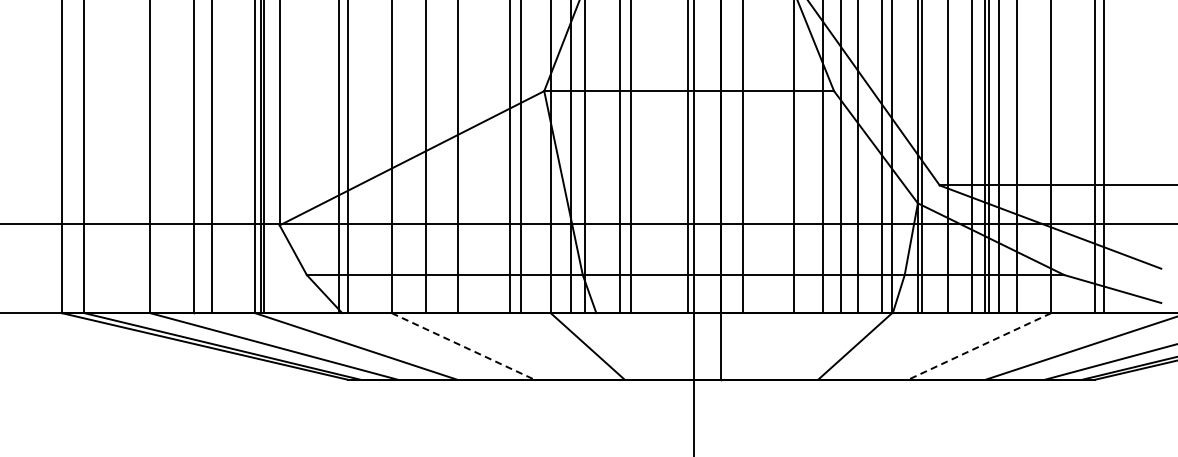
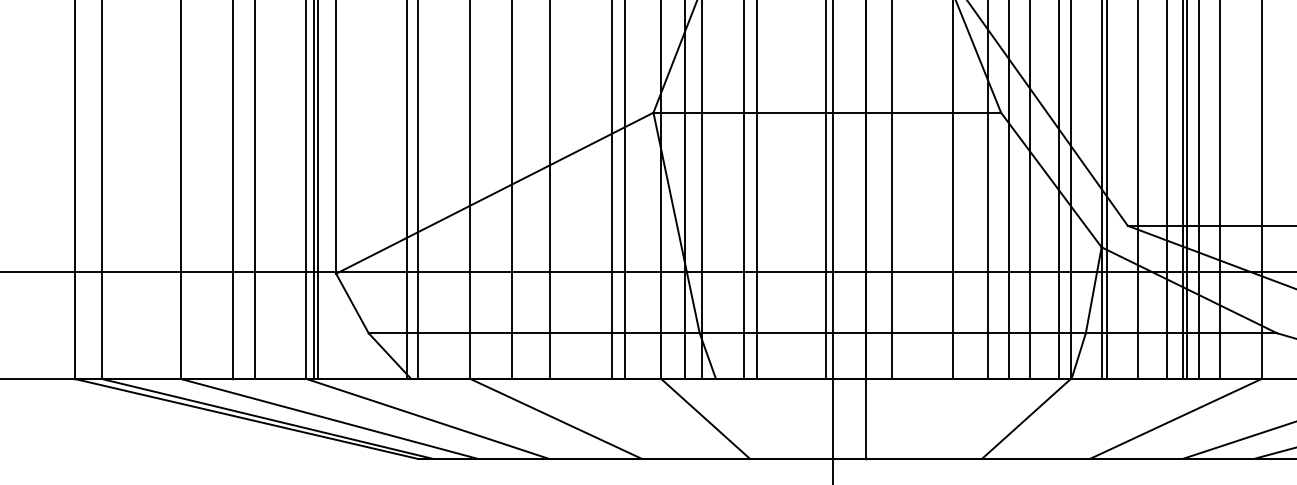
line: (463, 346) -> (556, 419), dashed -> solid
line: (979, 346) -> (1175, 419), dashed -> solid

